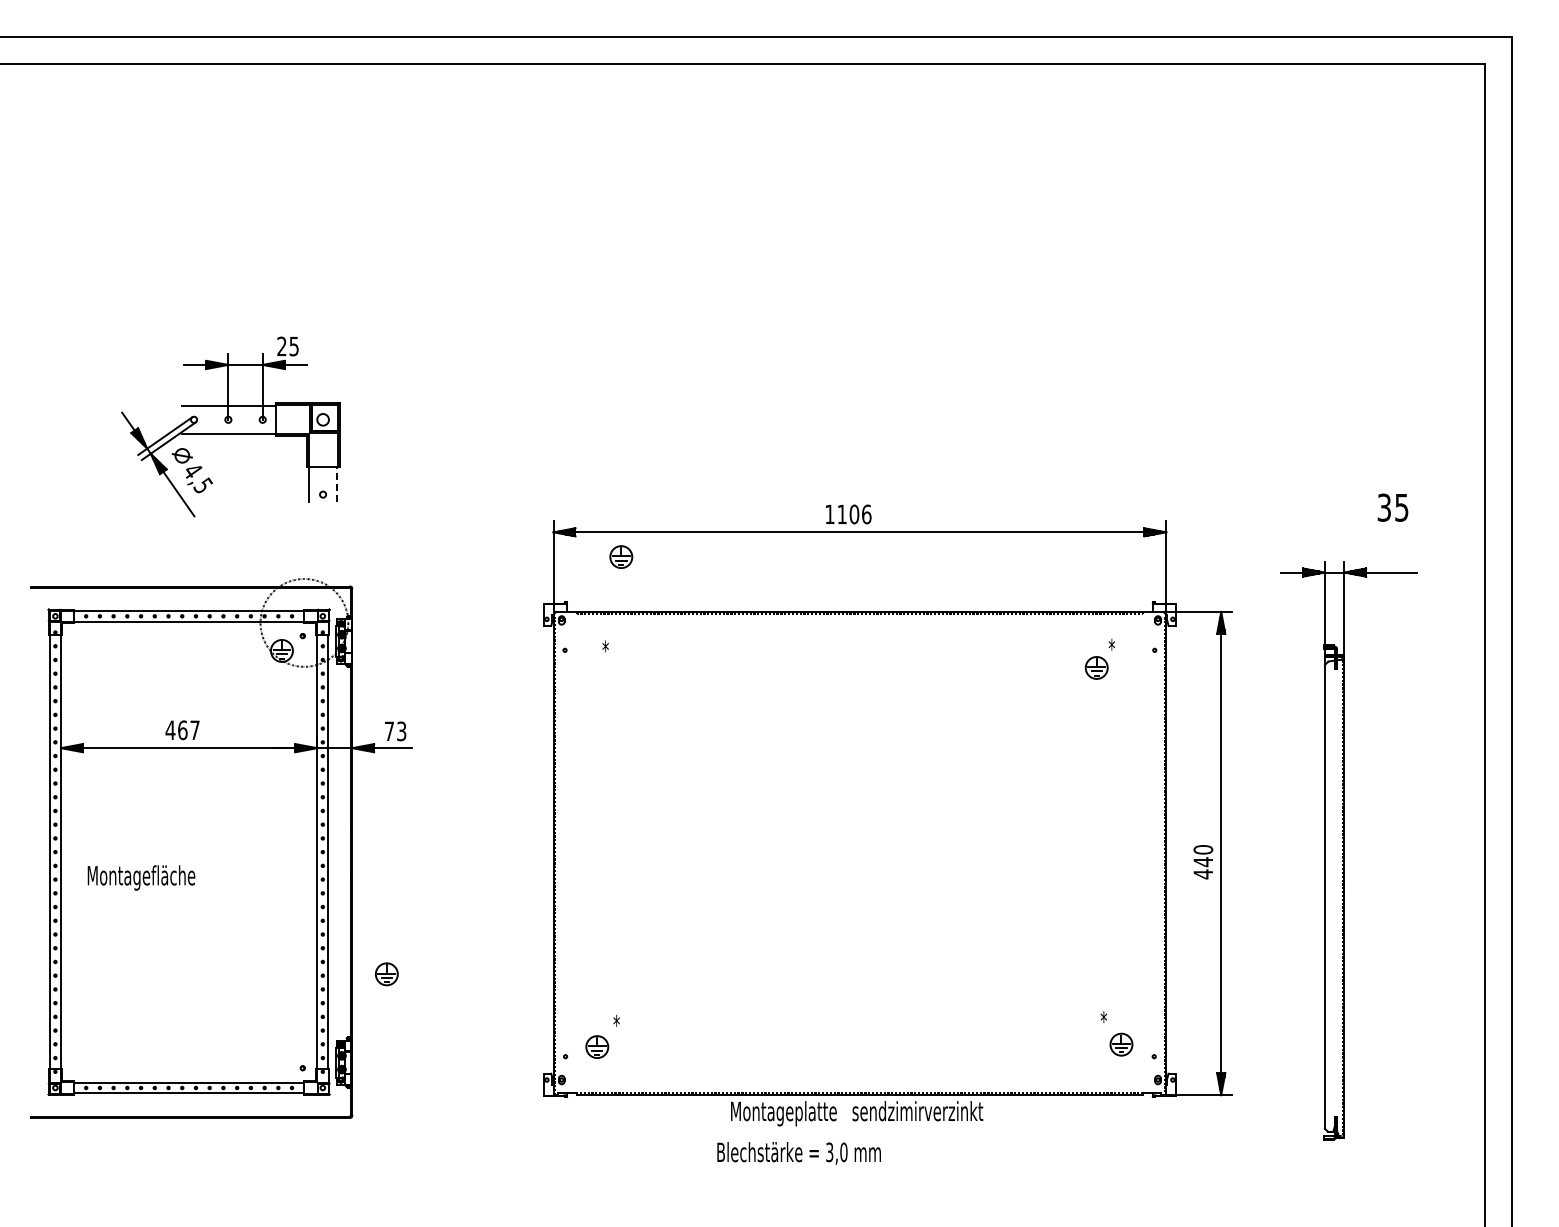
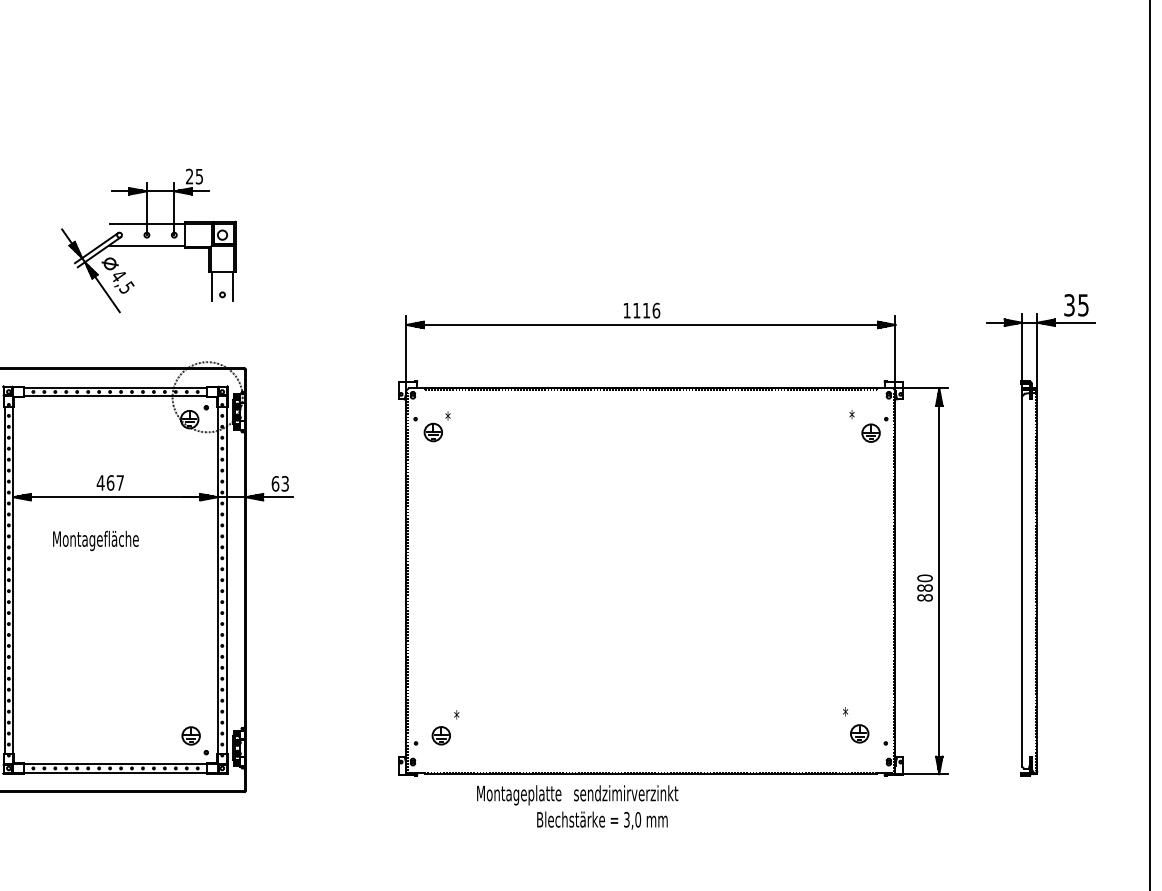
line: (336, 484) -> (233, 286), dashed -> solid
text: (854, 514) -> (646, 310), 1106 -> 1116
part: (621, 556) -> (433, 432), moved
part: (1096, 667) -> (870, 432), moved
text: (389, 731) -> (275, 483), 73 -> 63
part: (1348, 850) -> (1040, 544), moved
text: (1203, 868) -> (925, 593), 440 -> 880
text: (141, 877) -> (95, 540), moved
part: (386, 974) -> (190, 736), moved
text: (857, 1113) -> (577, 795), moved

